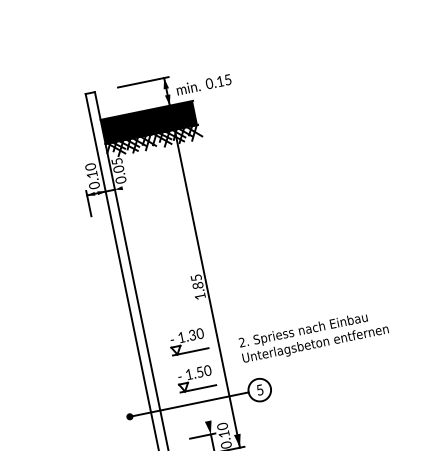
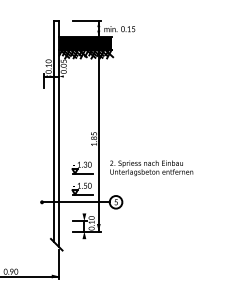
text: (313, 337) -> (151, 168), moved

